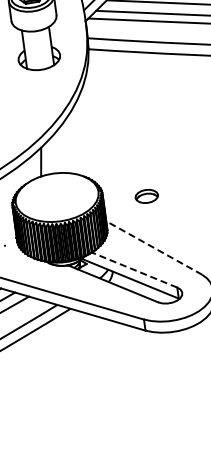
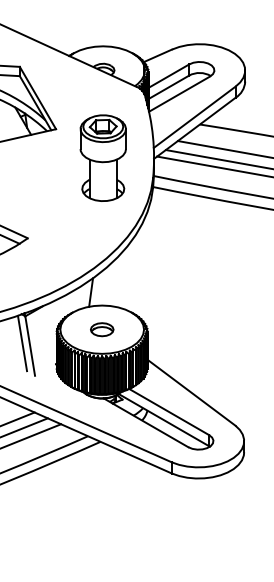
part: (147, 196) -> (102, 329), moved
line: (154, 247) -> (191, 392), dashed -> solid
line: (133, 269) -> (168, 411), dashed -> solid

